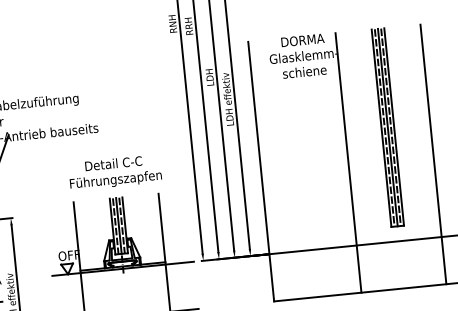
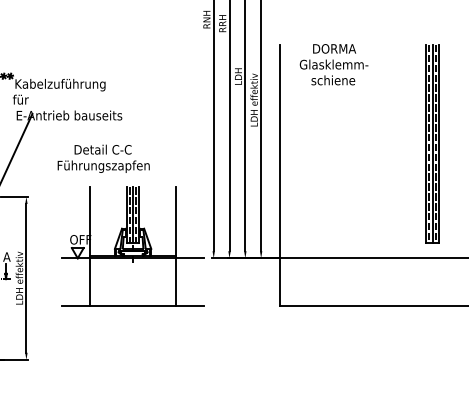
part: (387, 126) -> (432, 143), moved
line: (433, 153) -> (453, 174), removed
line: (348, 162) -> (367, 174), removed
text: (114, 172) -> (103, 158), moved

